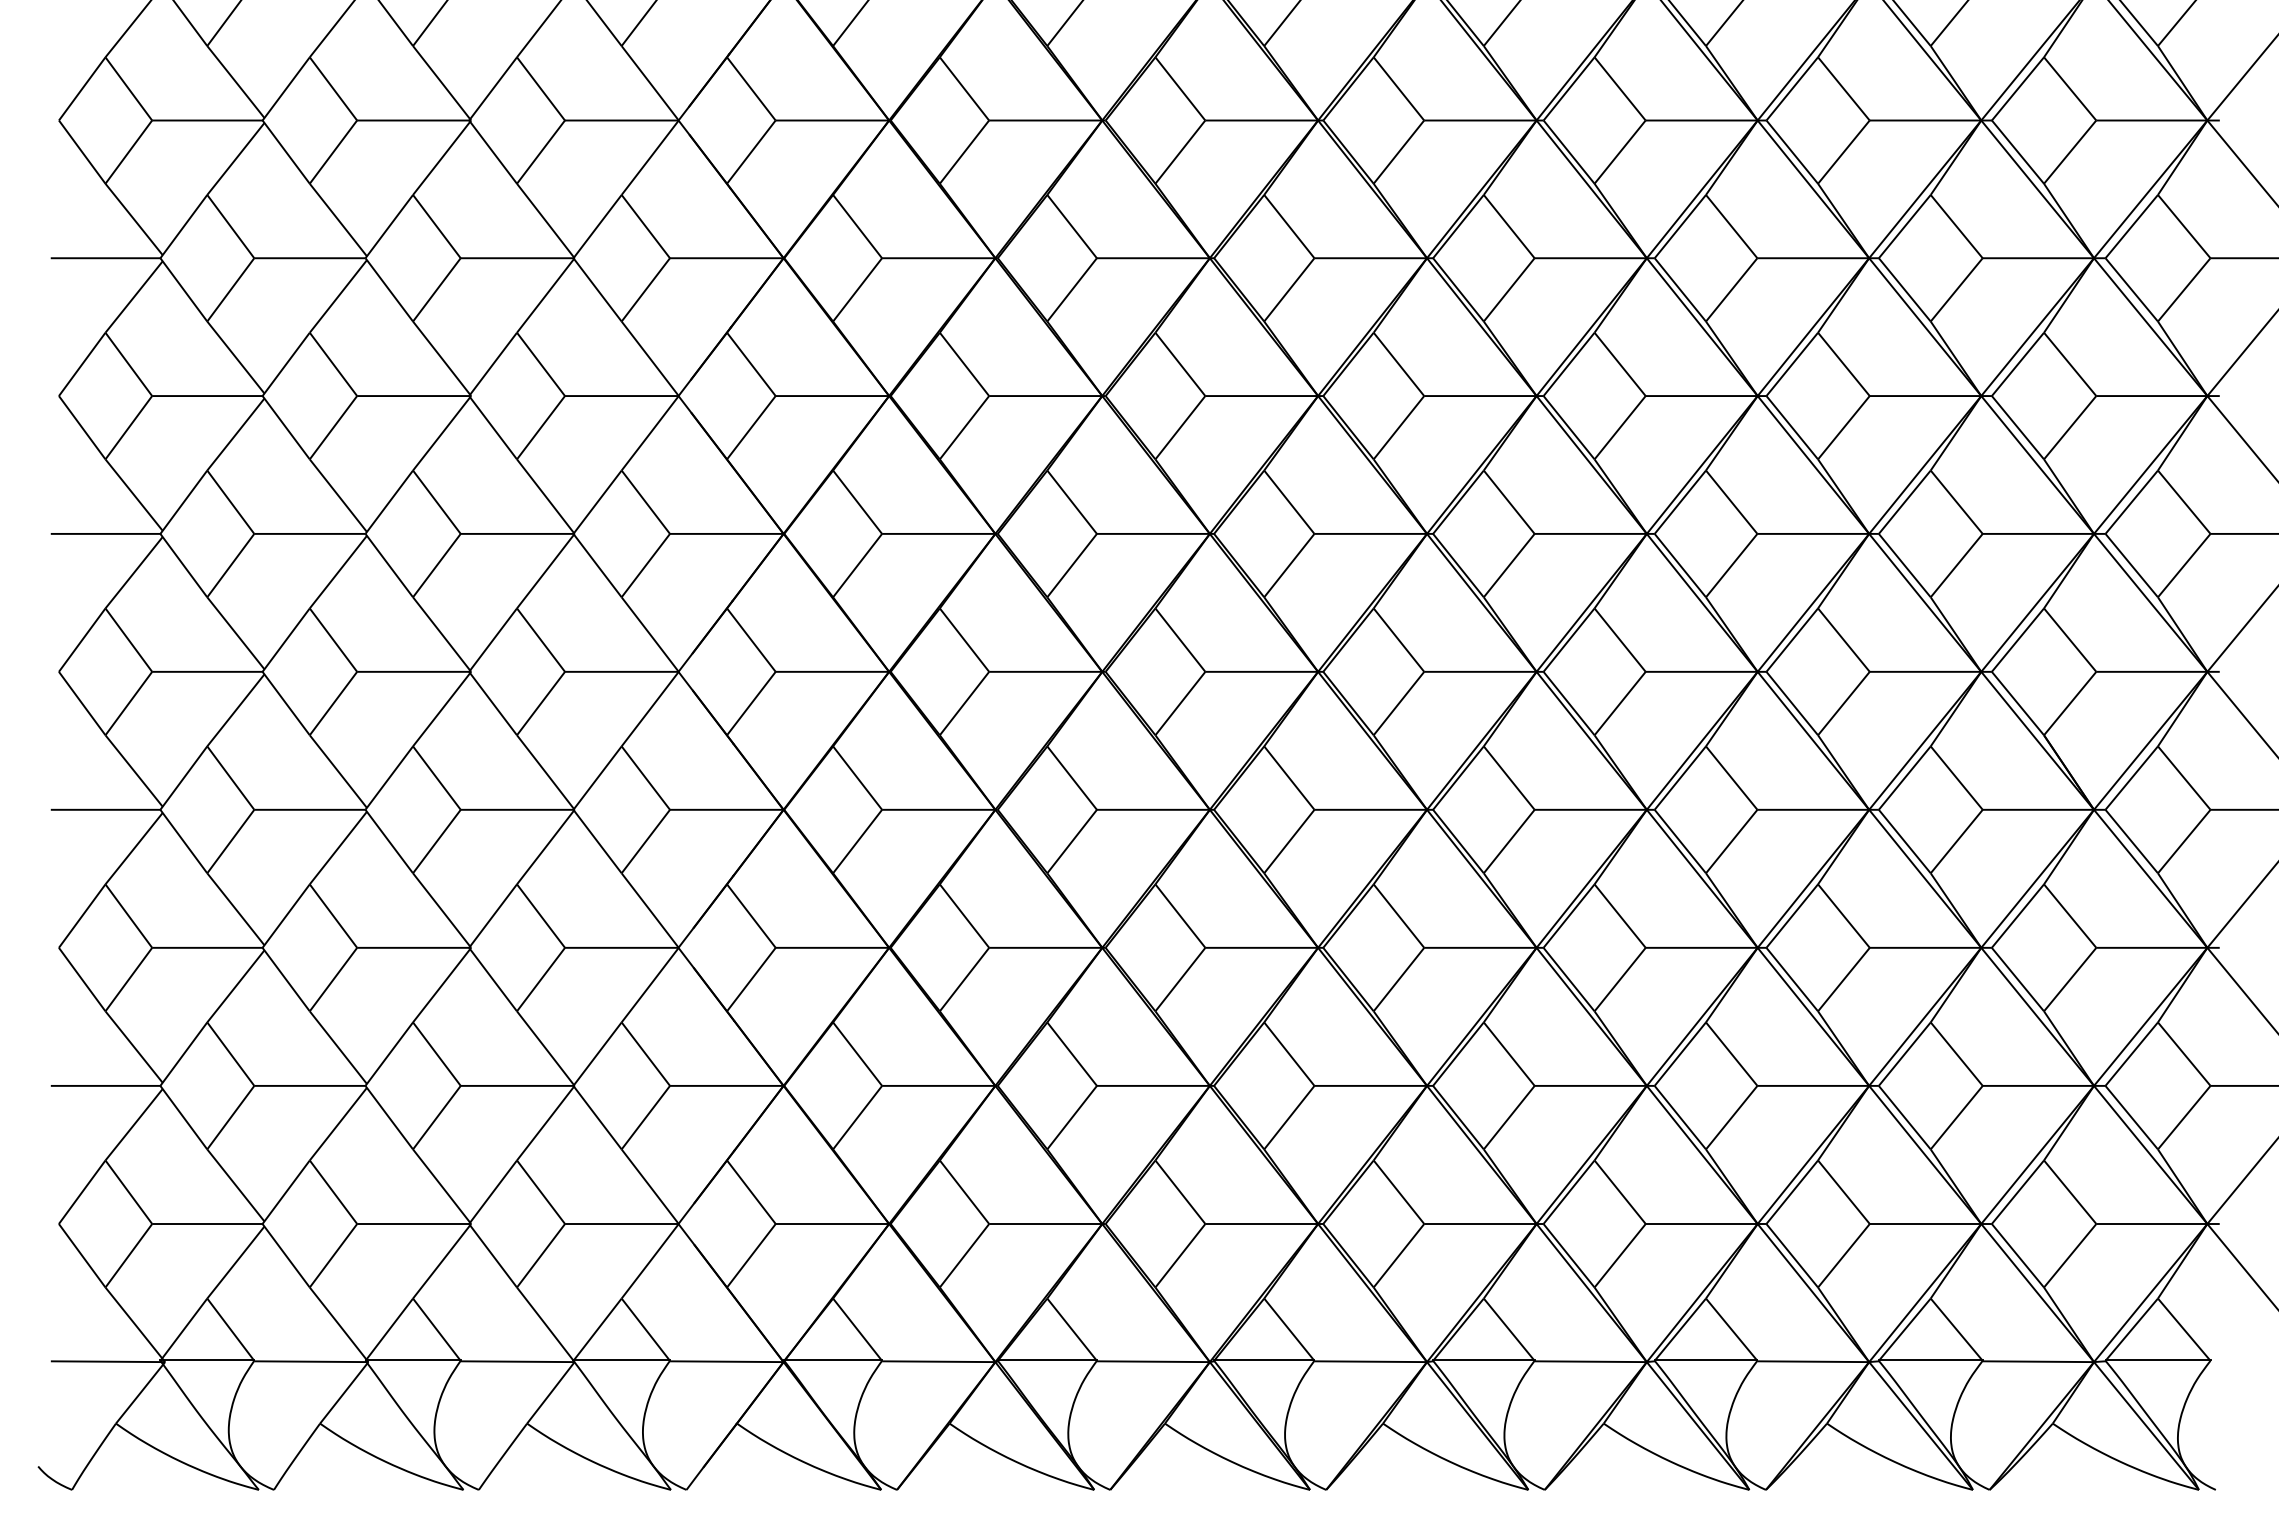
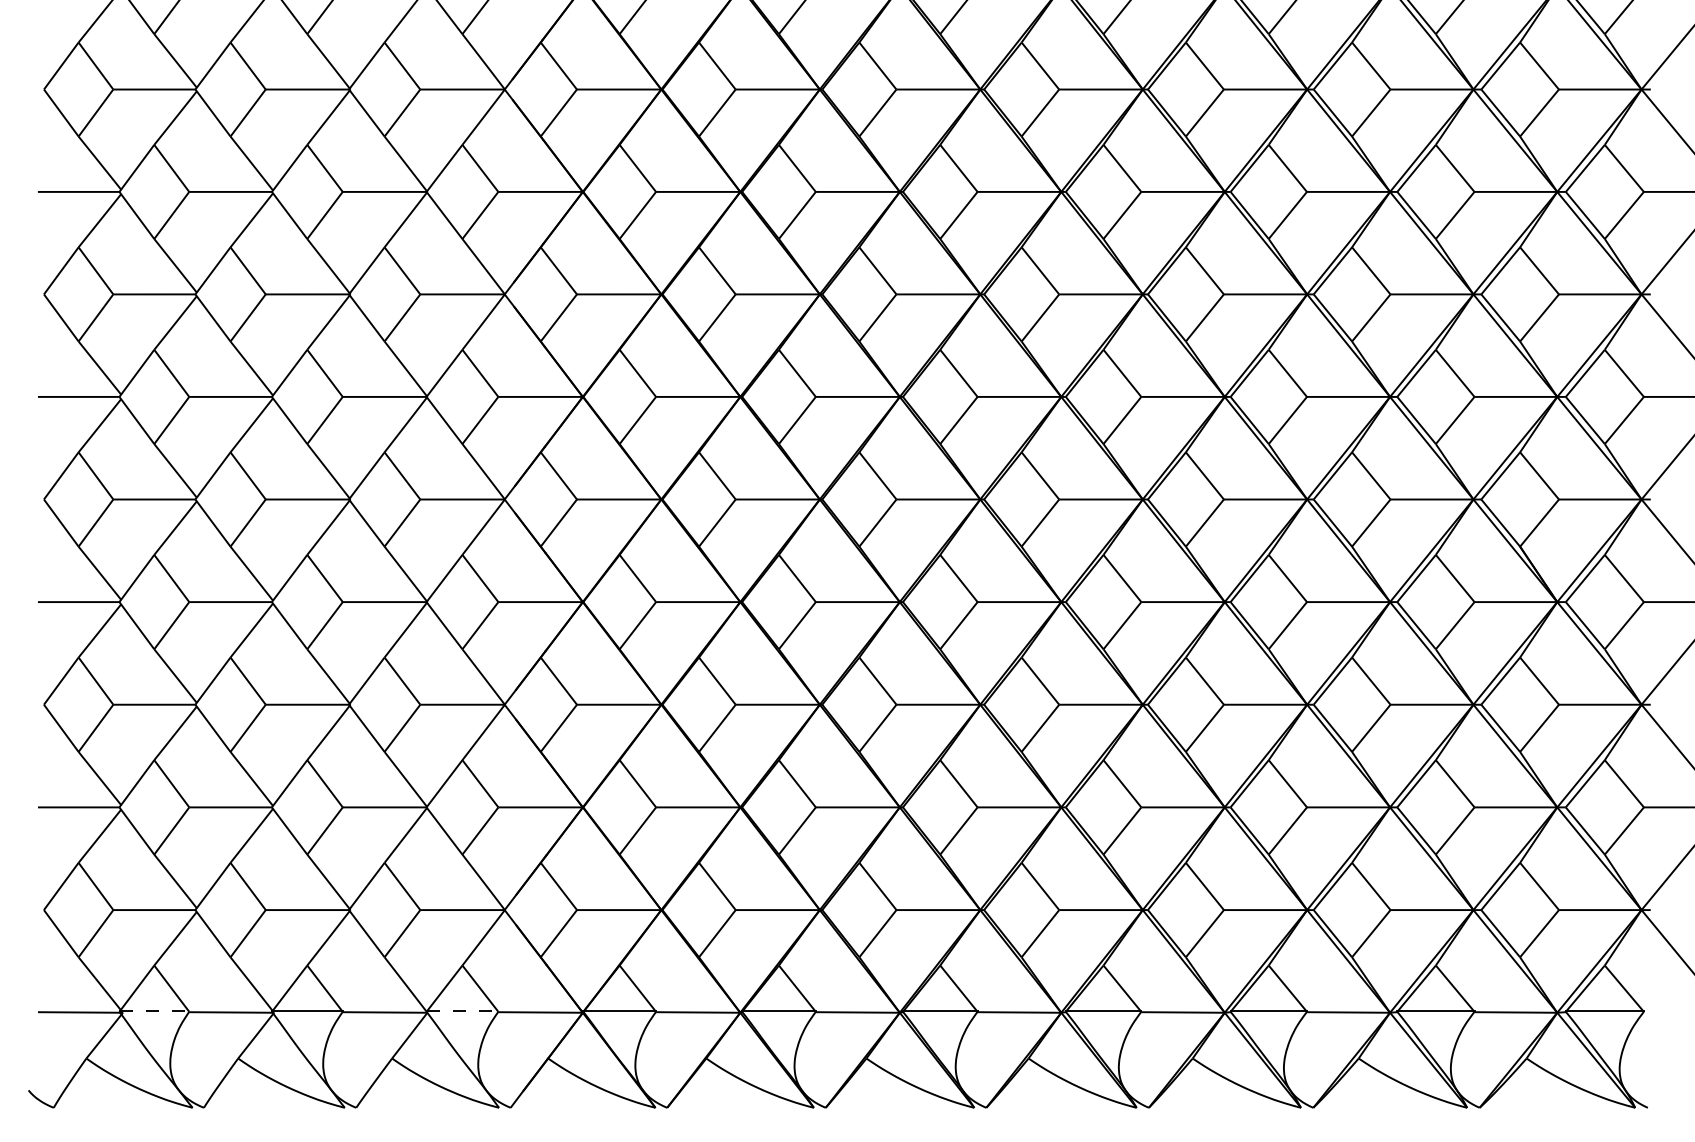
line: (207, 1359) -> (154, 1010), solid -> dashed
line: (622, 1359) -> (463, 1010), solid -> dashed

